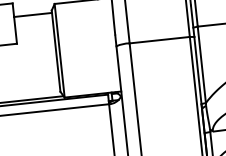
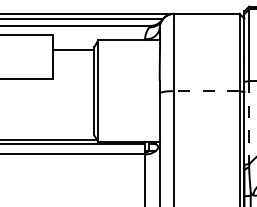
line: (159, 40) -> (206, 91), solid -> dashed
line: (202, 64) -> (249, 122), solid -> dashed

